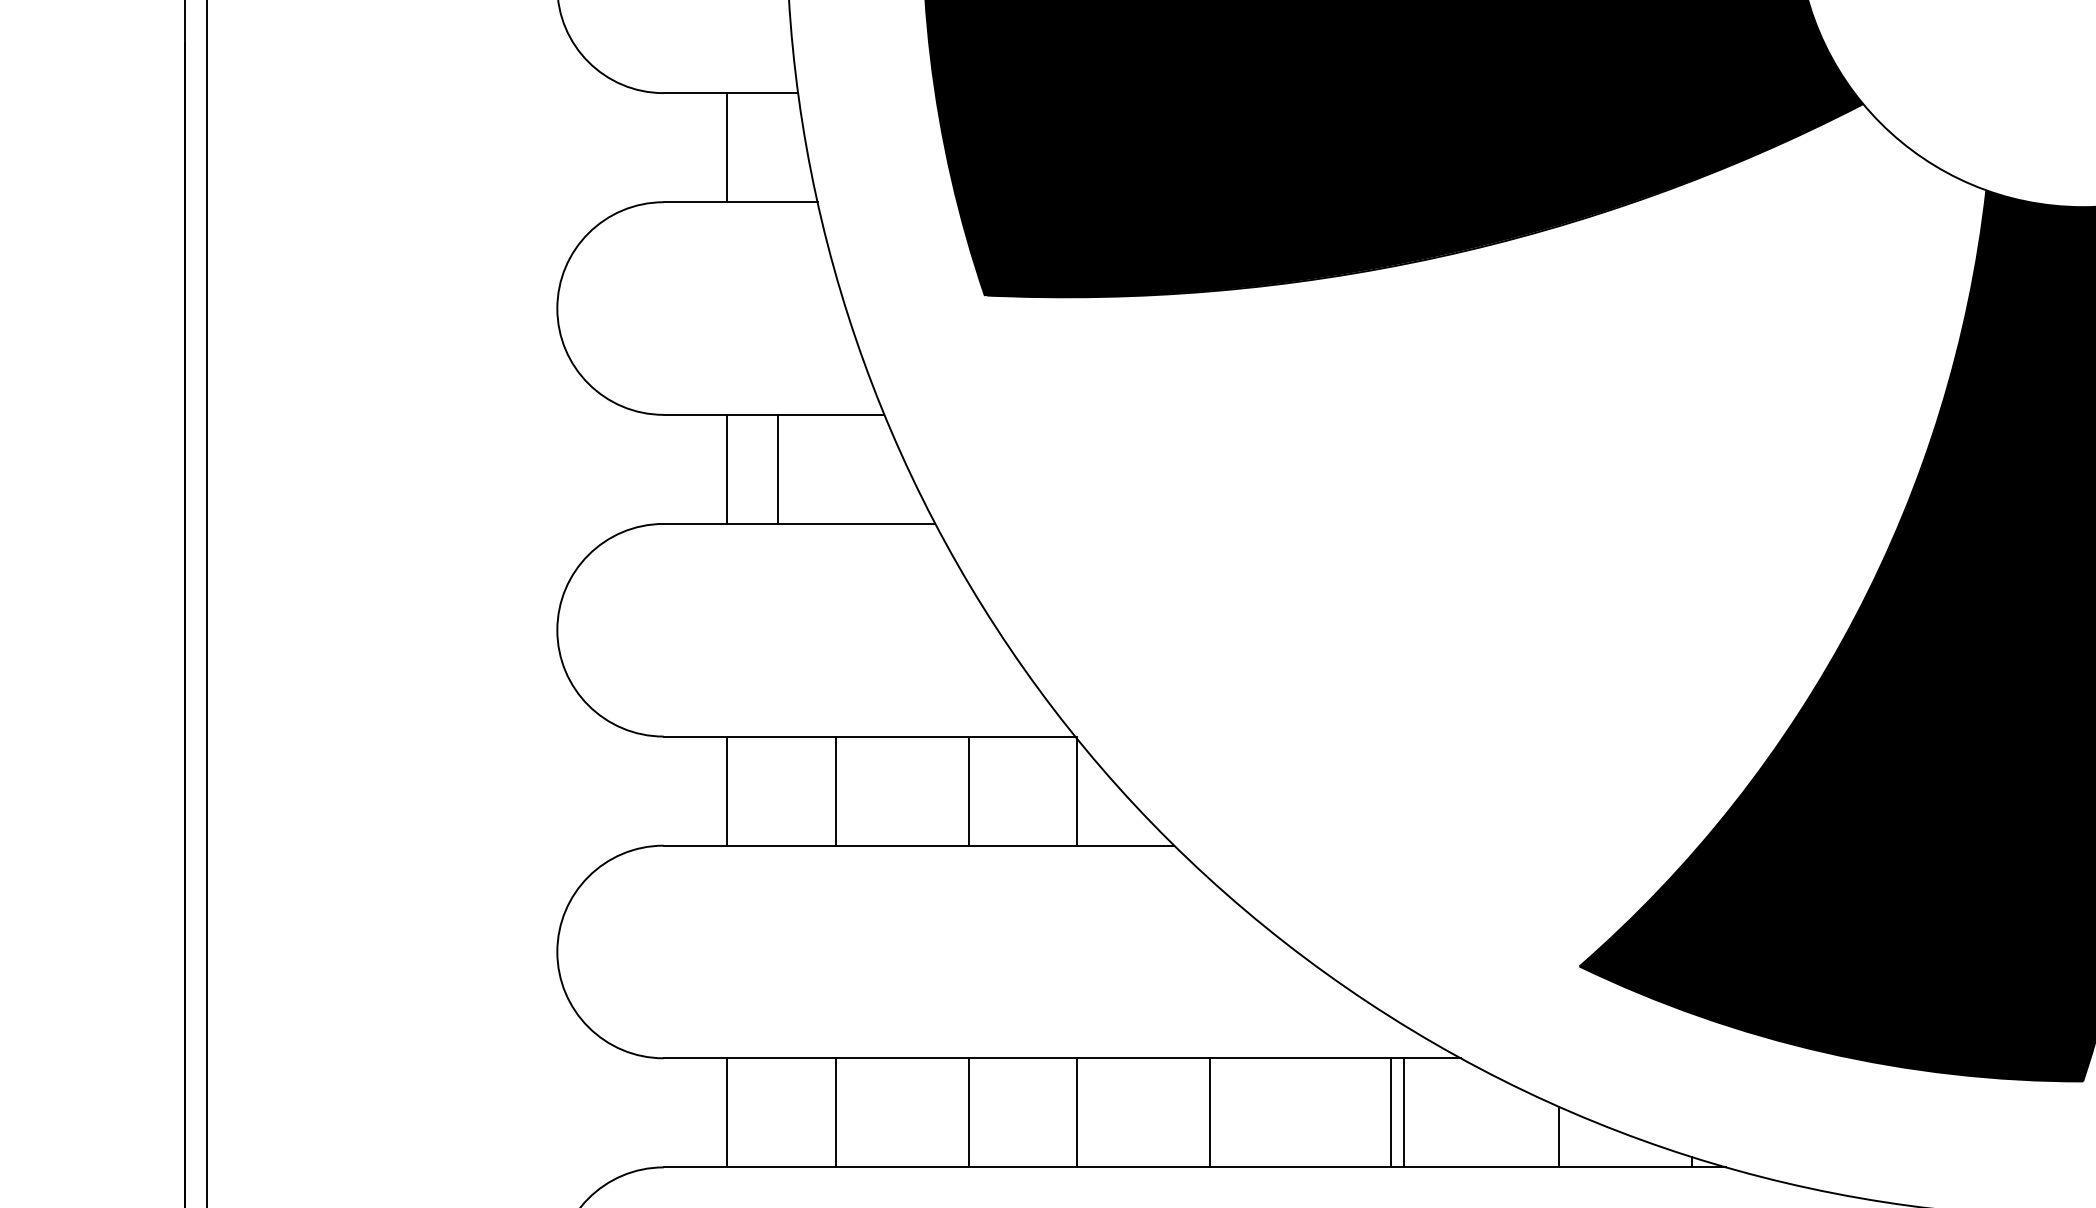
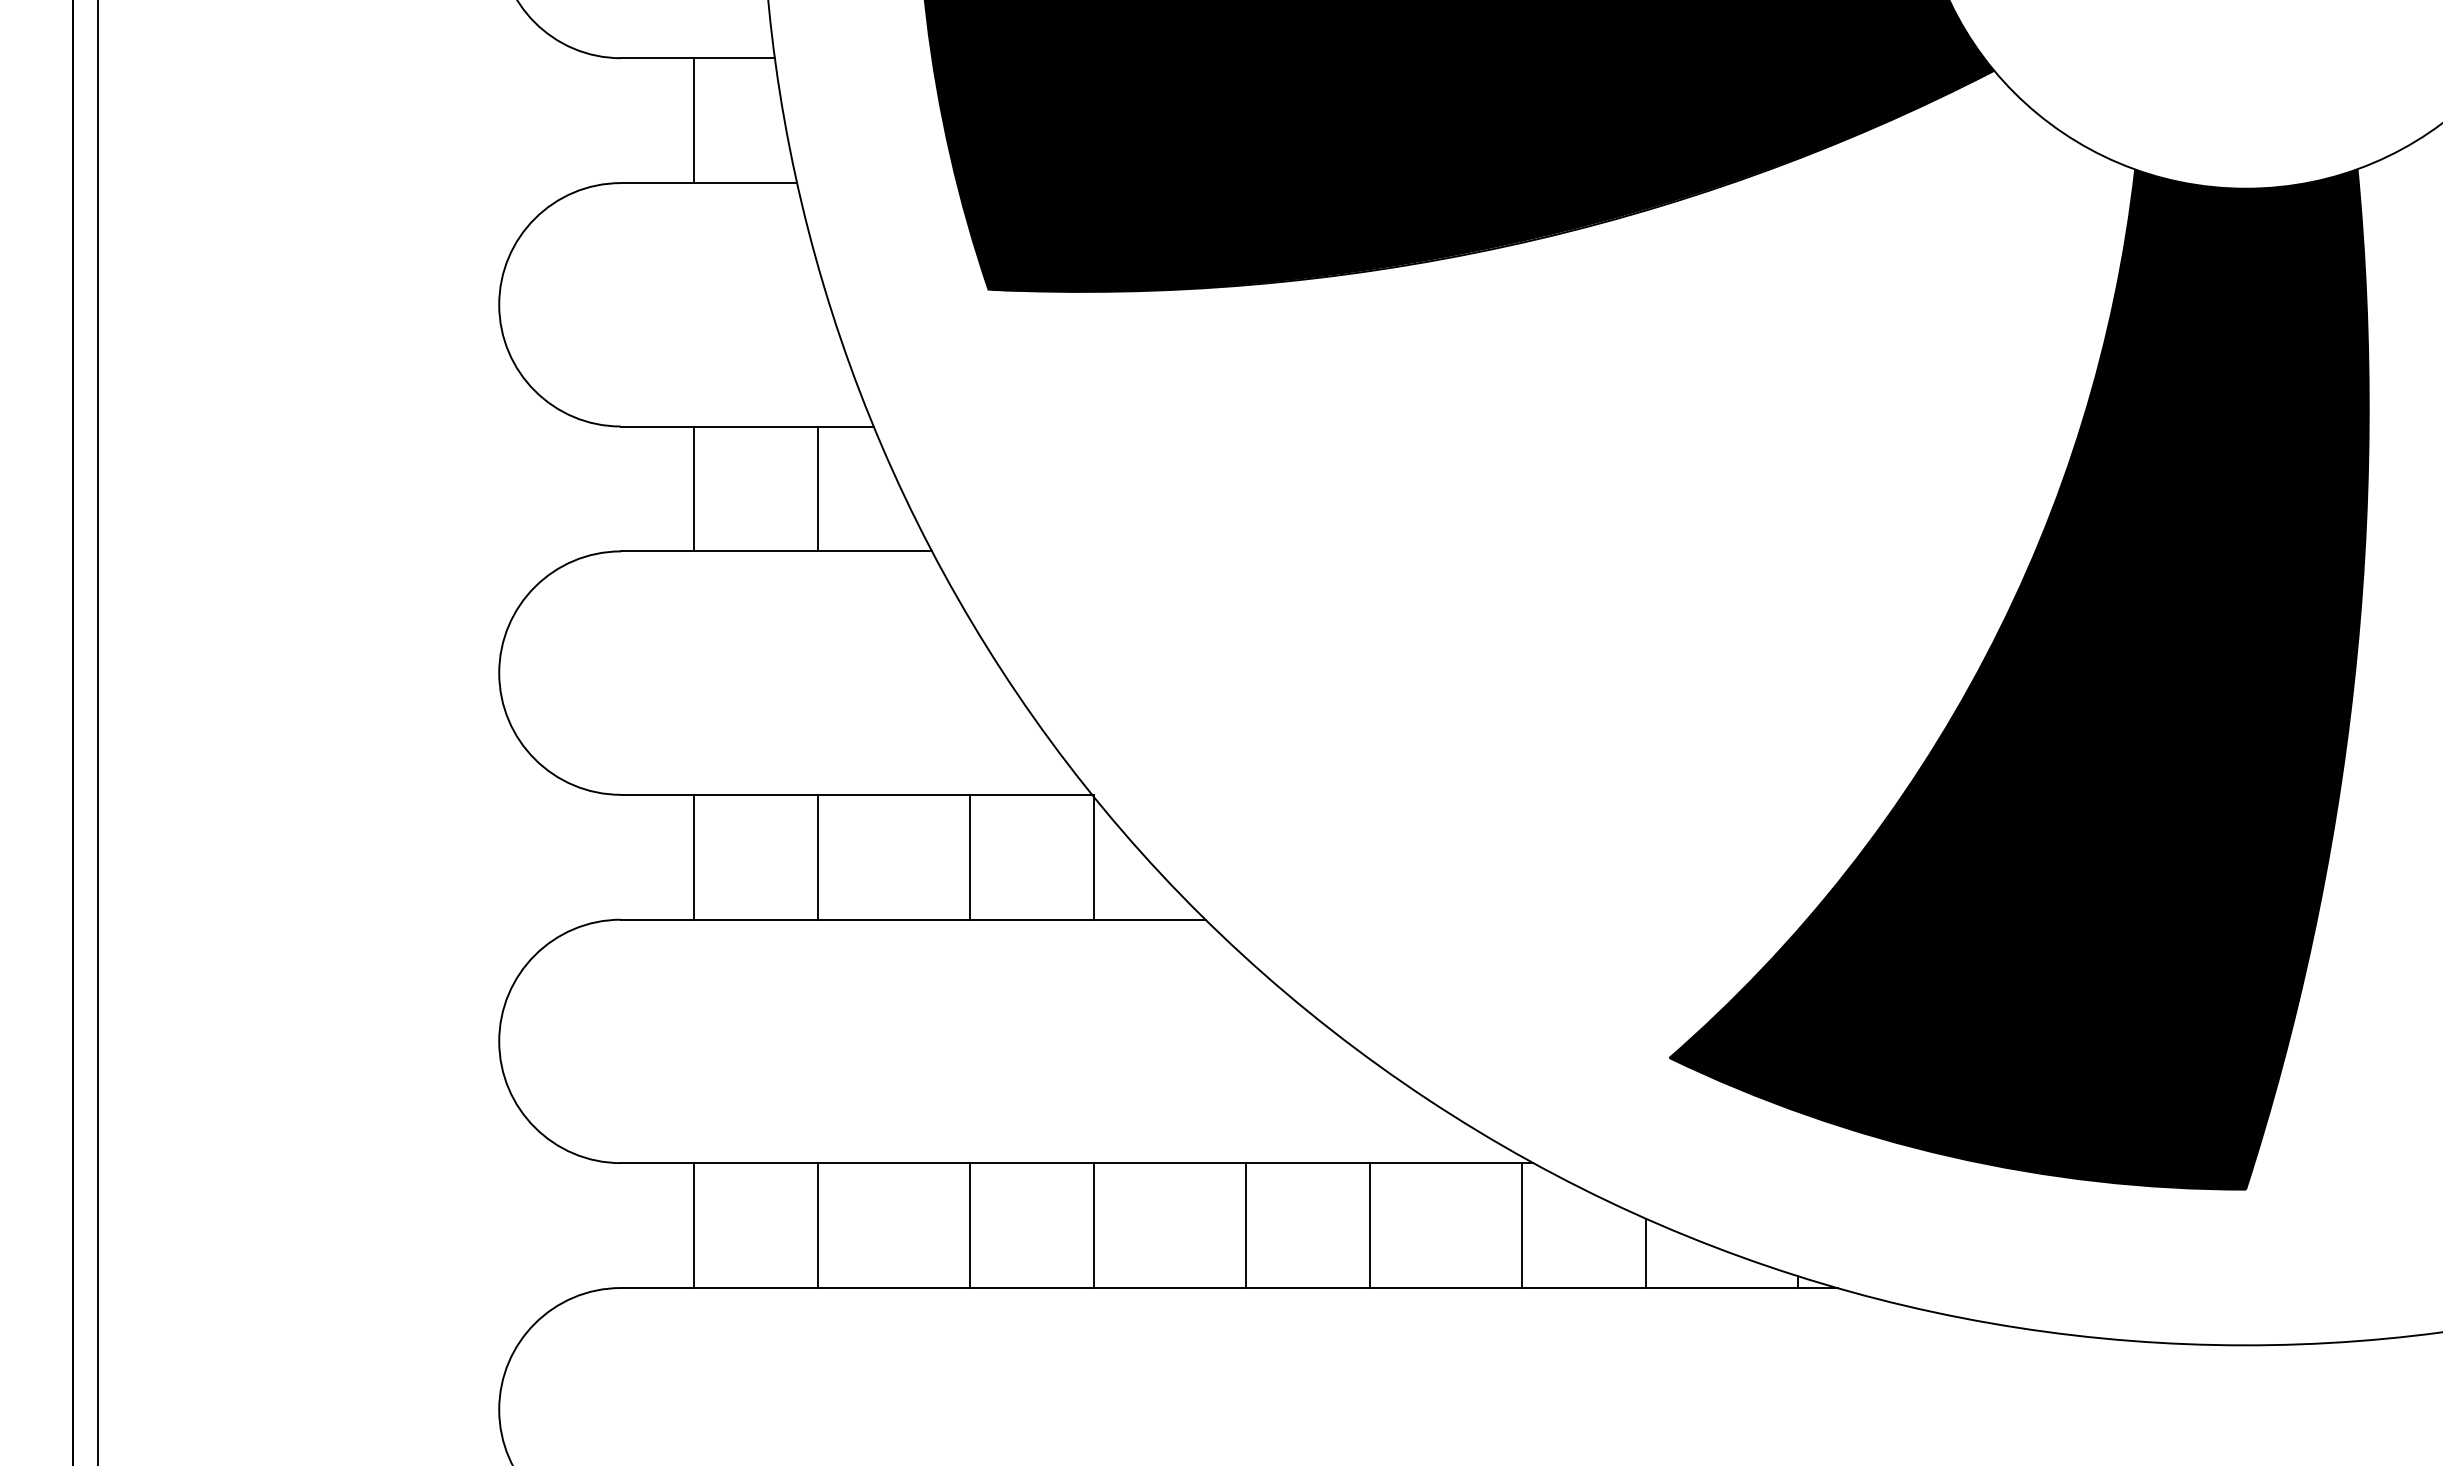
line: (777, 469) -> (817, 488), moved
line: (1390, 1112) -> (1369, 1225), moved
line: (1404, 1112) -> (1522, 1225), moved

